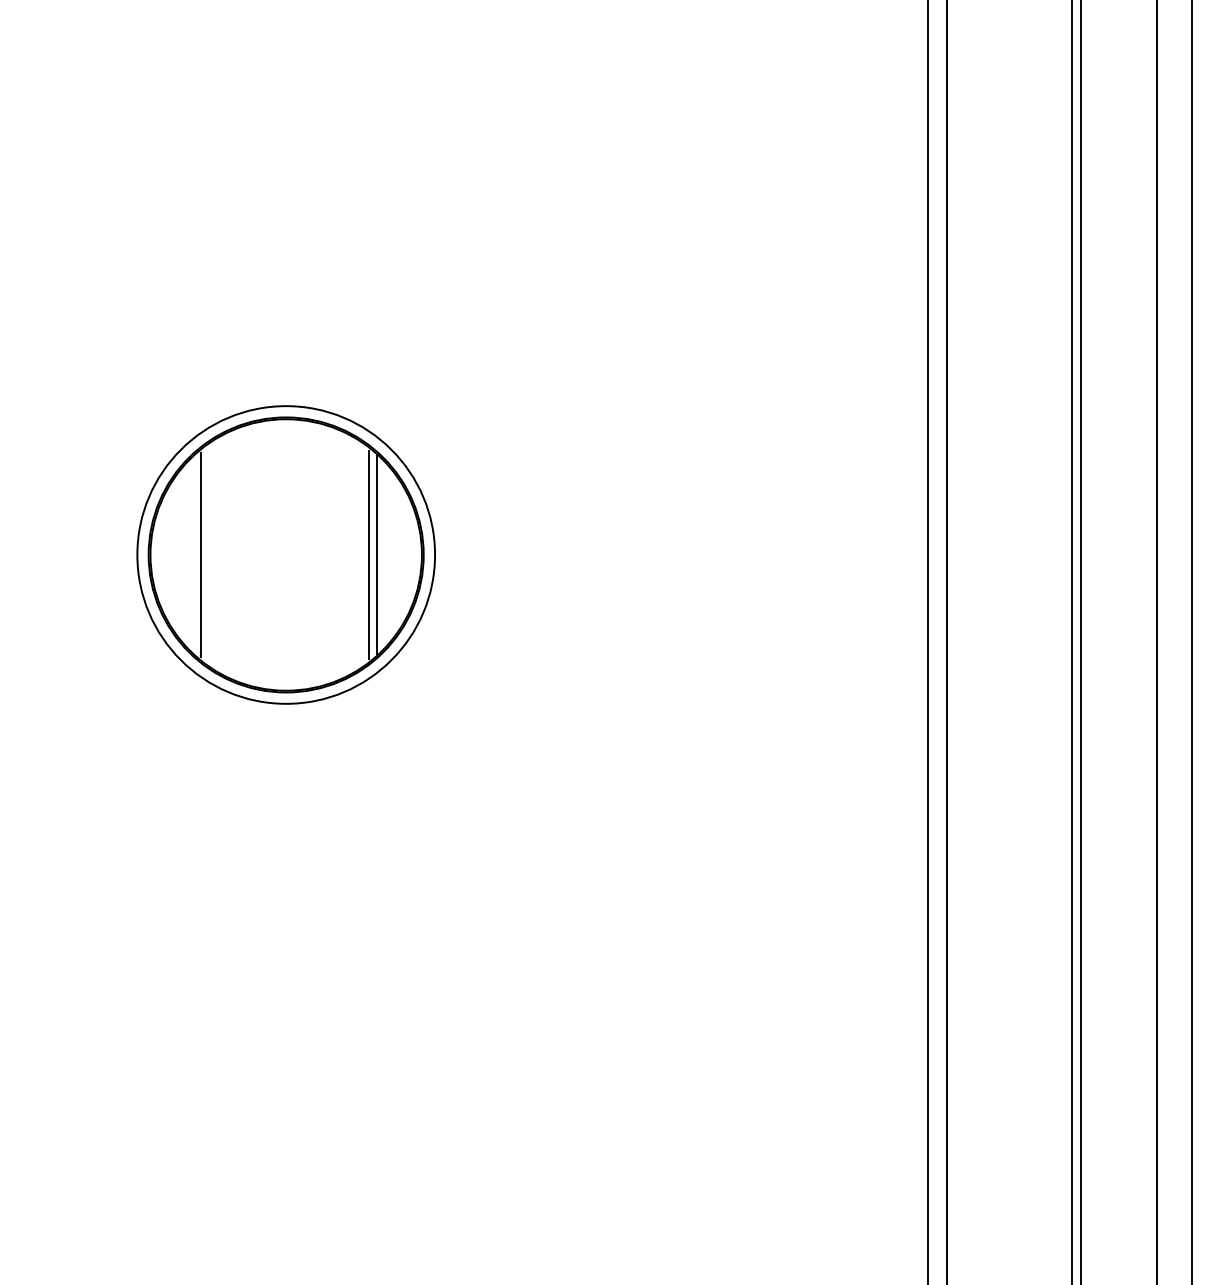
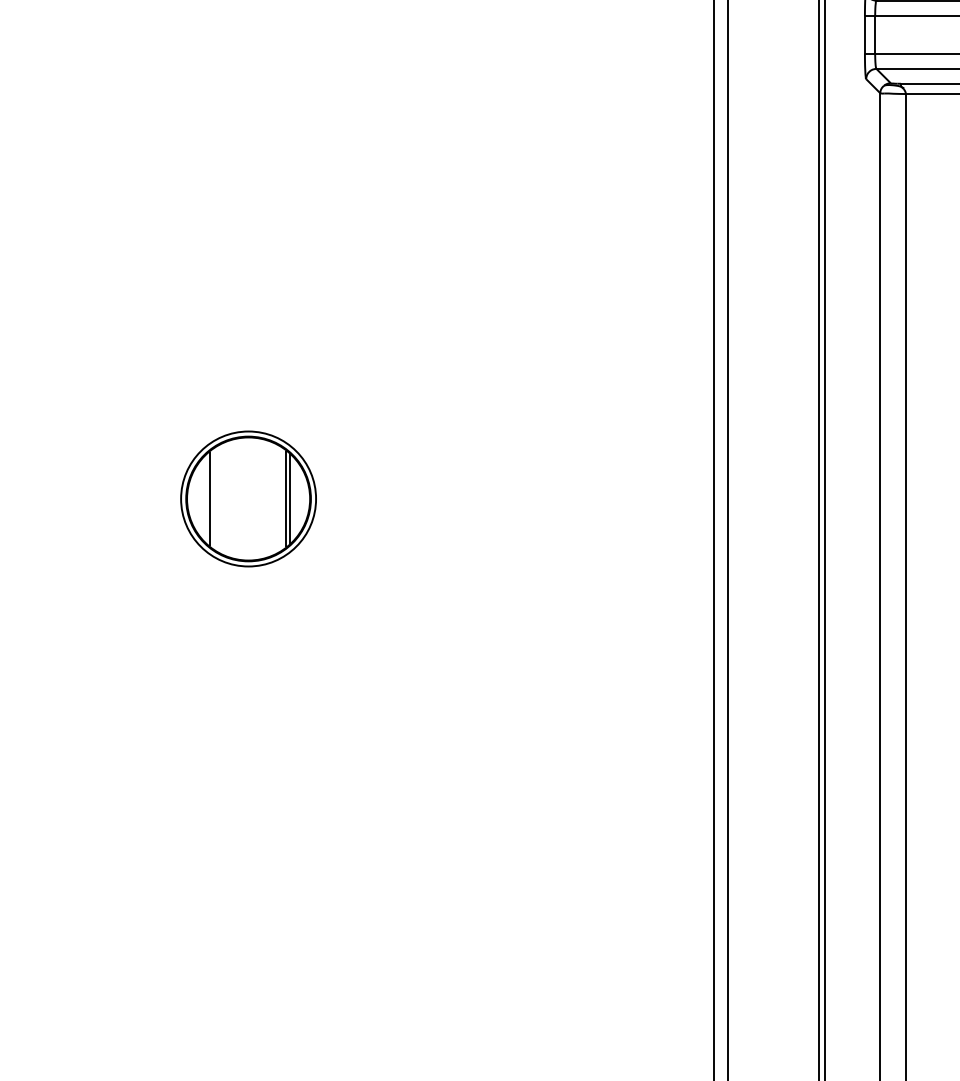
part: (285, 554) -> (248, 498), size x0.62

